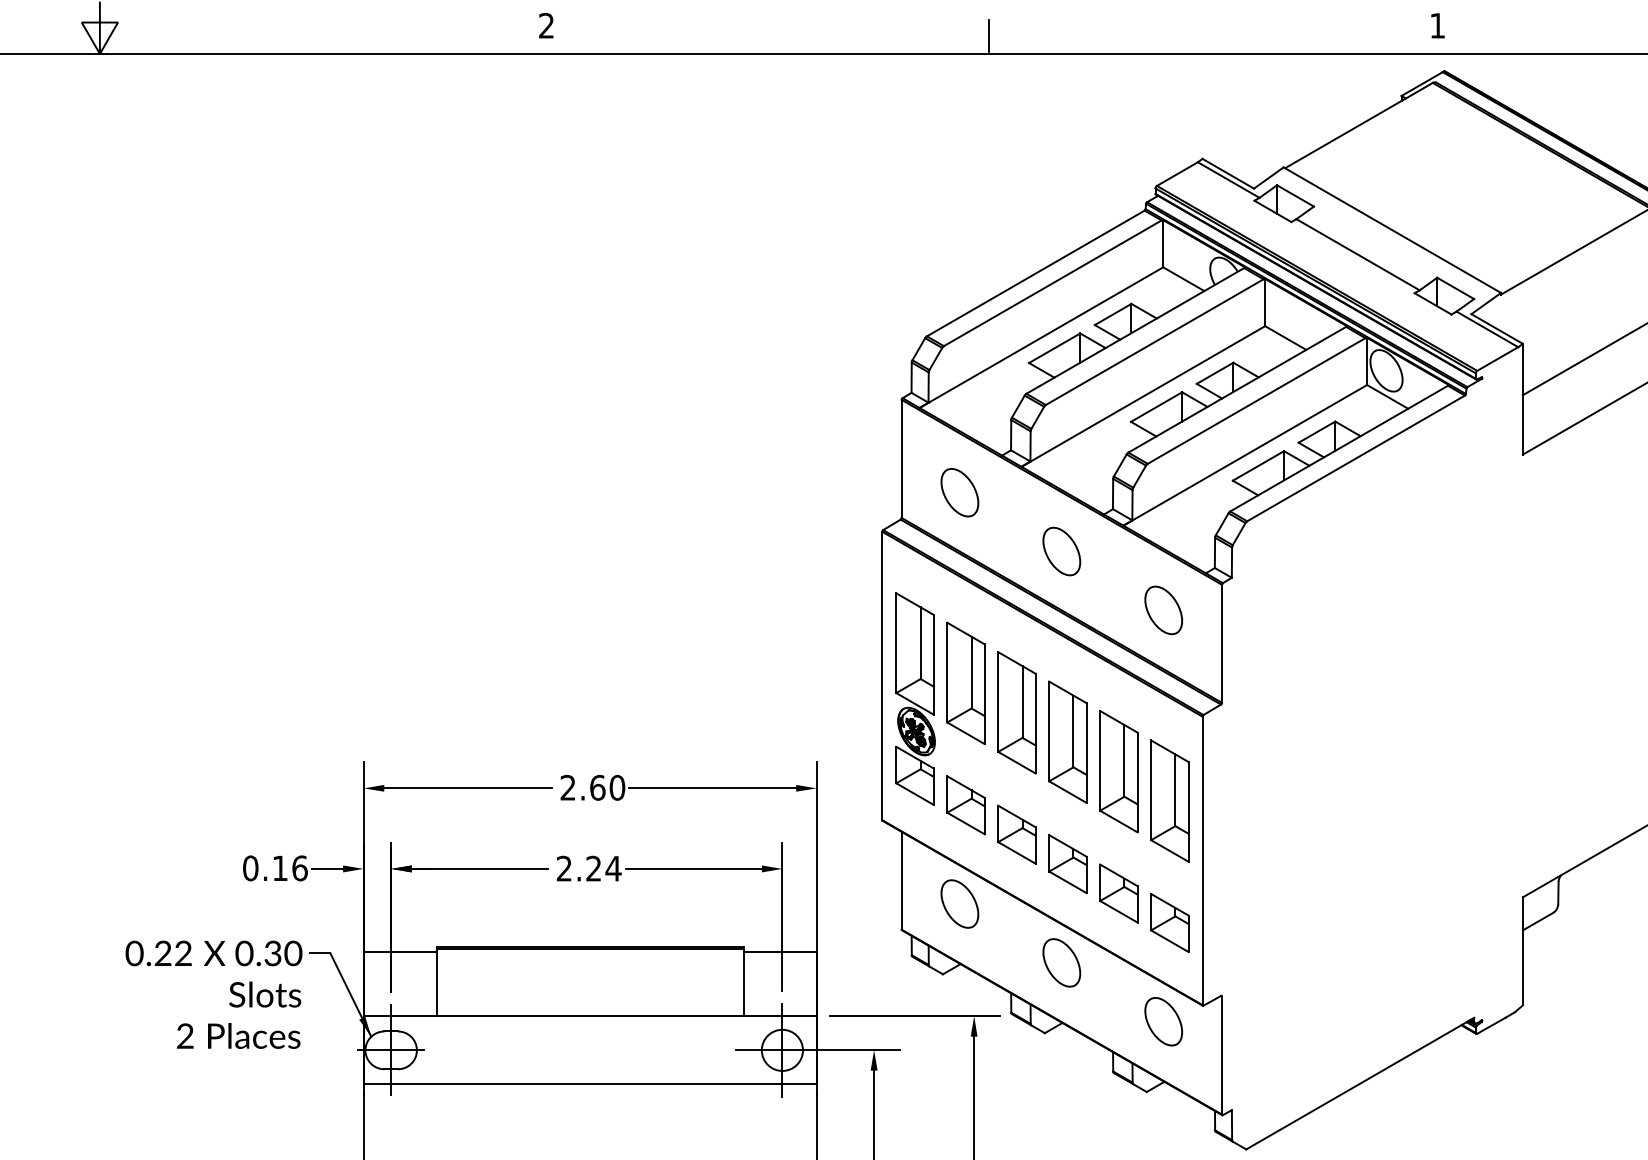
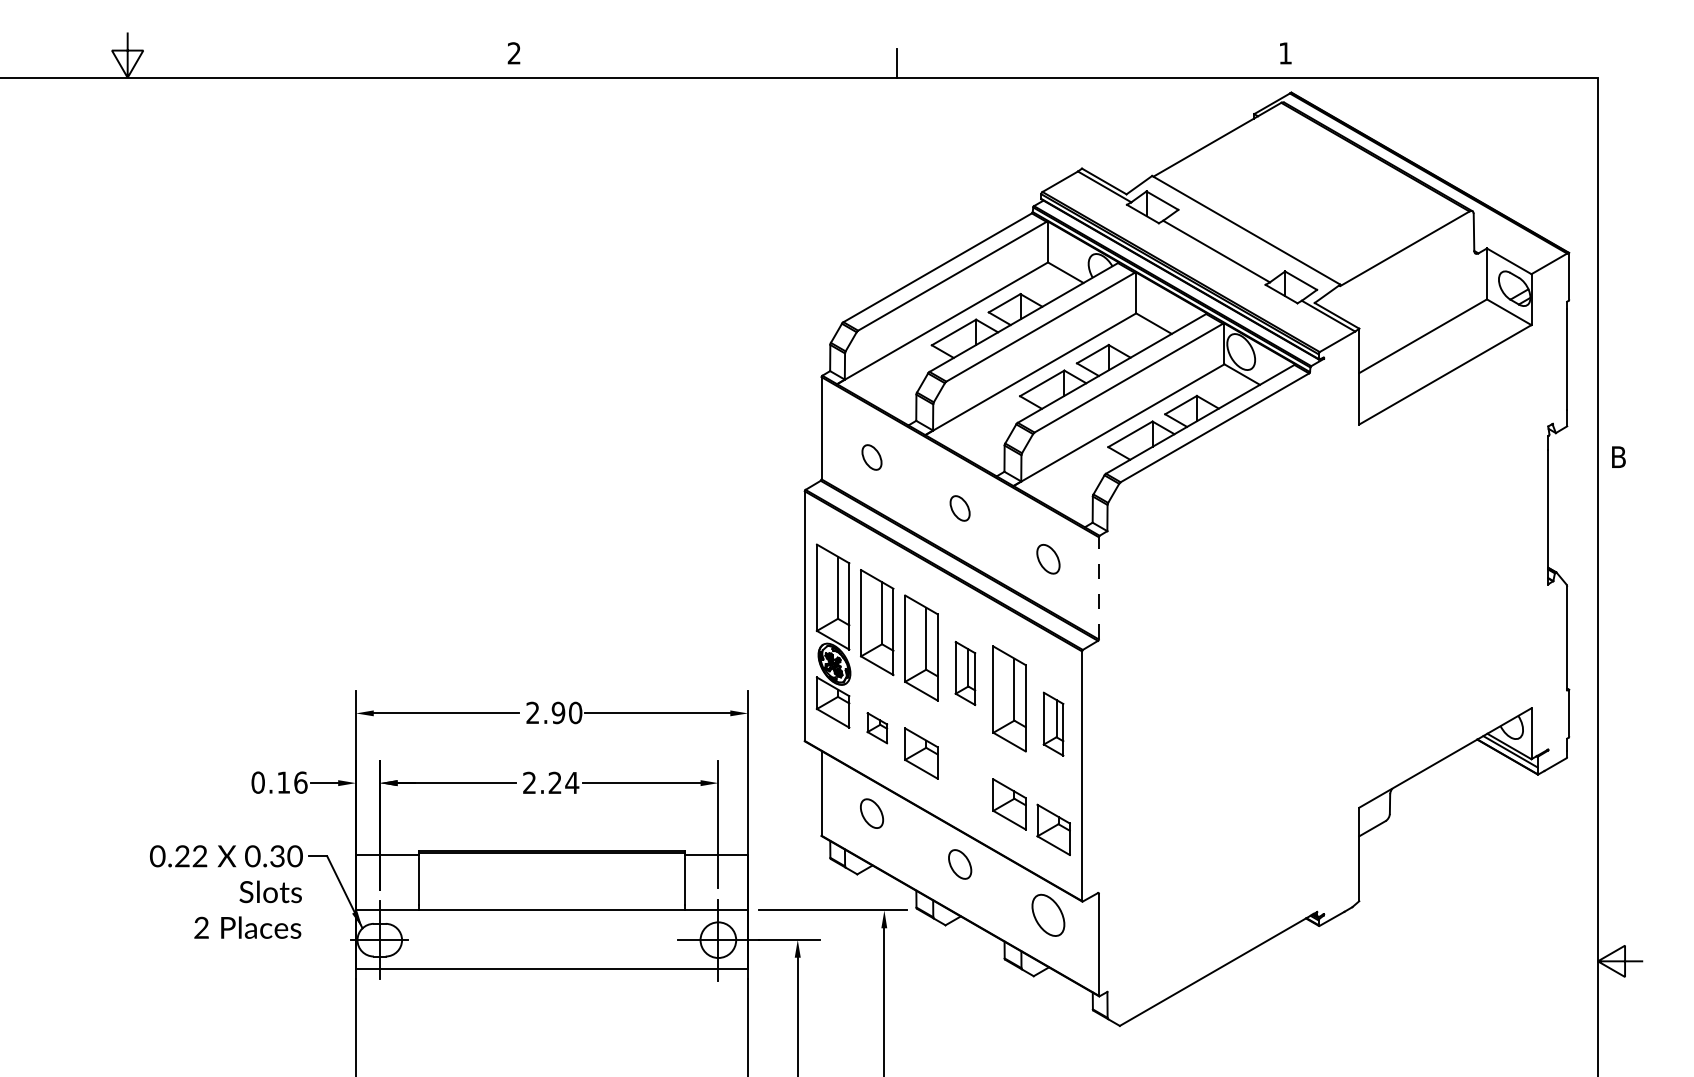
part: (959, 492) -> (871, 457), size x0.6
part: (1060, 551) -> (959, 508), size x0.6
part: (1163, 609) -> (1048, 558), size x0.7
line: (1221, 642) -> (1098, 587), solid -> dashed
part: (1067, 742) -> (965, 673), size x0.6
text: (597, 787) -> (558, 712), 2.60 -> 2.90
part: (1169, 800) -> (1053, 723), size x0.6
part: (966, 805) -> (877, 728), size x0.6
part: (1067, 863) -> (965, 778), removed
part: (959, 904) -> (871, 813), size x0.7
part: (1060, 962) -> (959, 864), size x0.7

